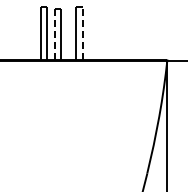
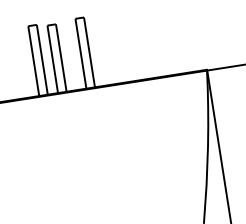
line: (82, 33) -> (89, 52), dashed -> solid
line: (54, 35) -> (52, 60), dashed -> solid

